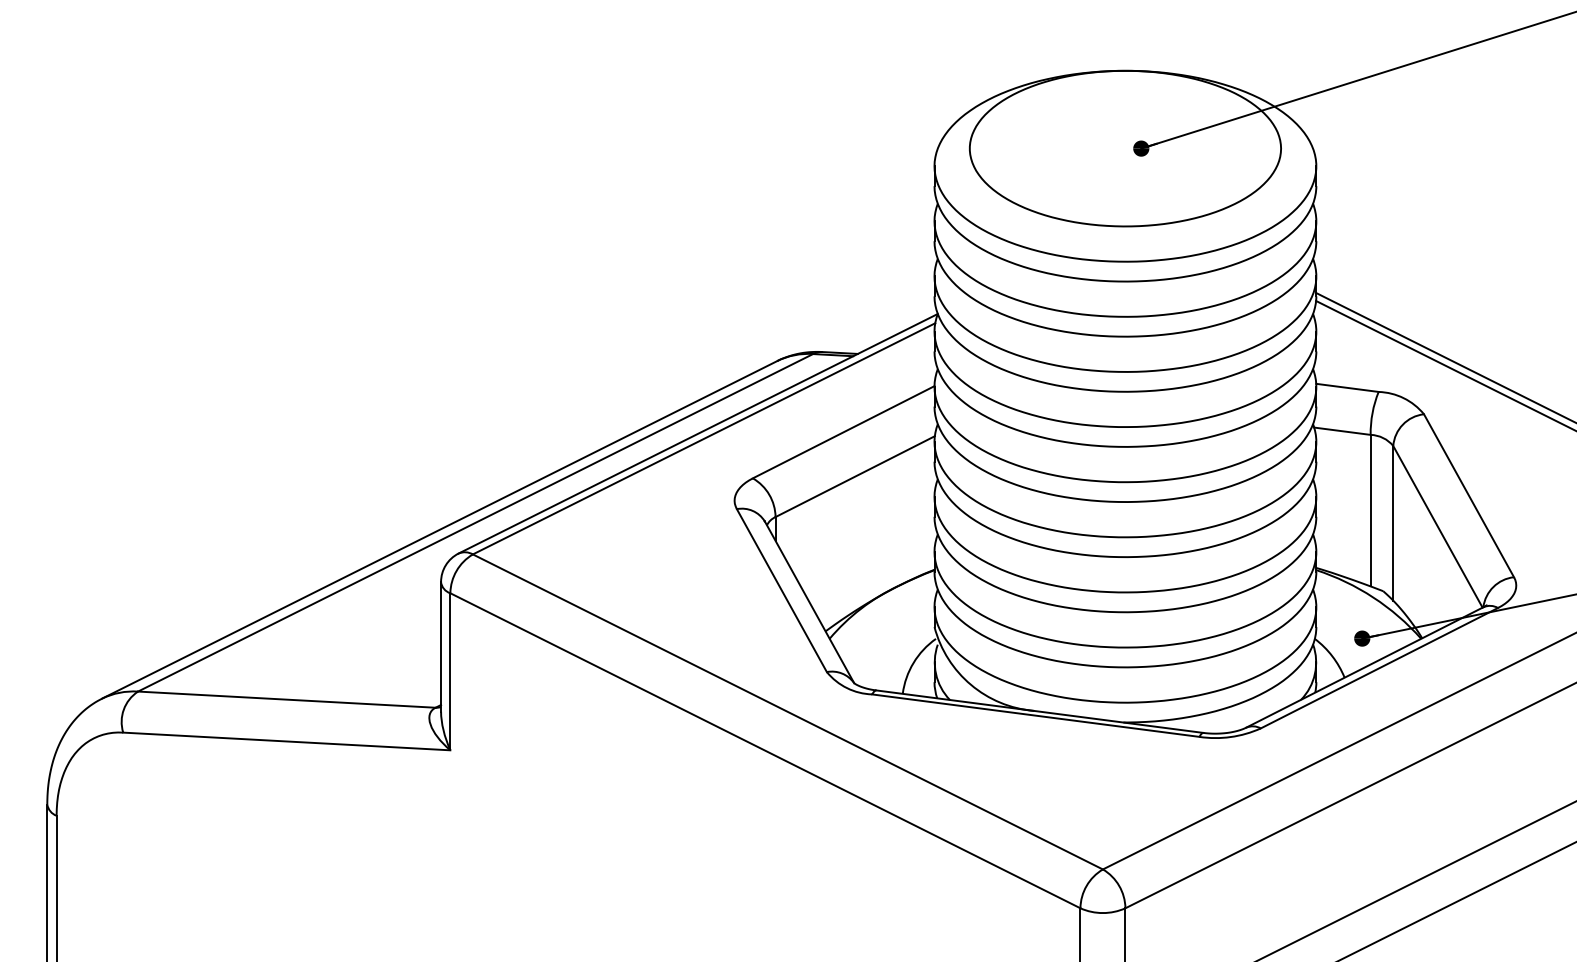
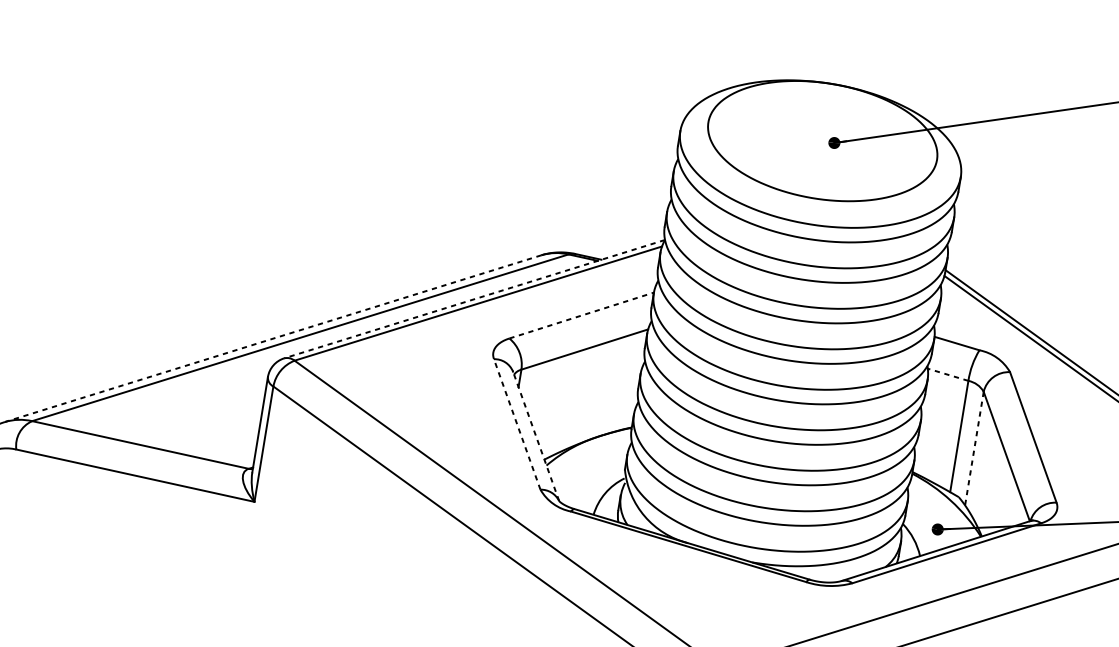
line: (1341, 431) -> (947, 374), solid -> dashed
line: (843, 432) -> (581, 315), solid -> dashed
line: (698, 433) -> (474, 299), solid -> dashed
line: (1393, 523) -> (974, 448), solid -> dashed
line: (439, 530) -> (272, 339), solid -> dashed
line: (781, 590) -> (516, 424), solid -> dashed
line: (809, 601) -> (536, 435), solid -> dashed

